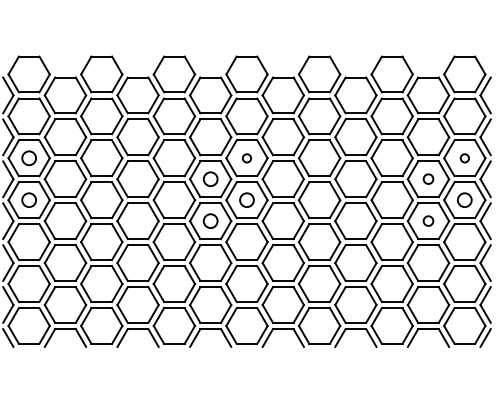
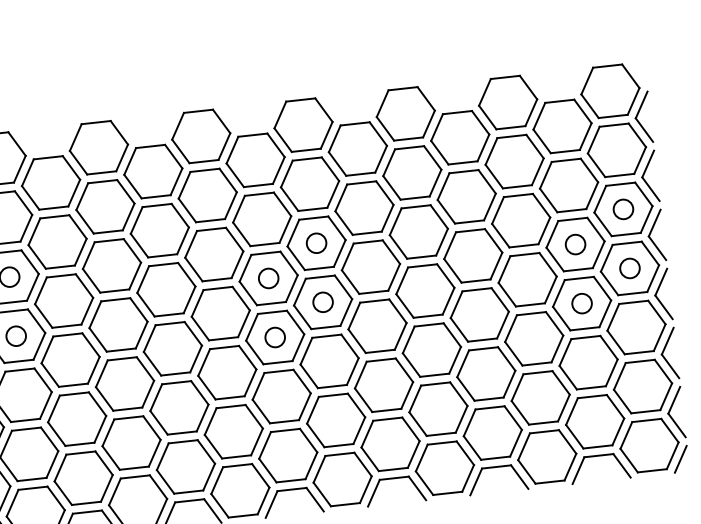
circle: (246, 158) -> (315, 243), size x1.67
circle: (464, 158) -> (623, 209), size x1.67
circle: (428, 178) -> (575, 243), size x1.43
circle: (428, 220) -> (581, 302), size x1.43

